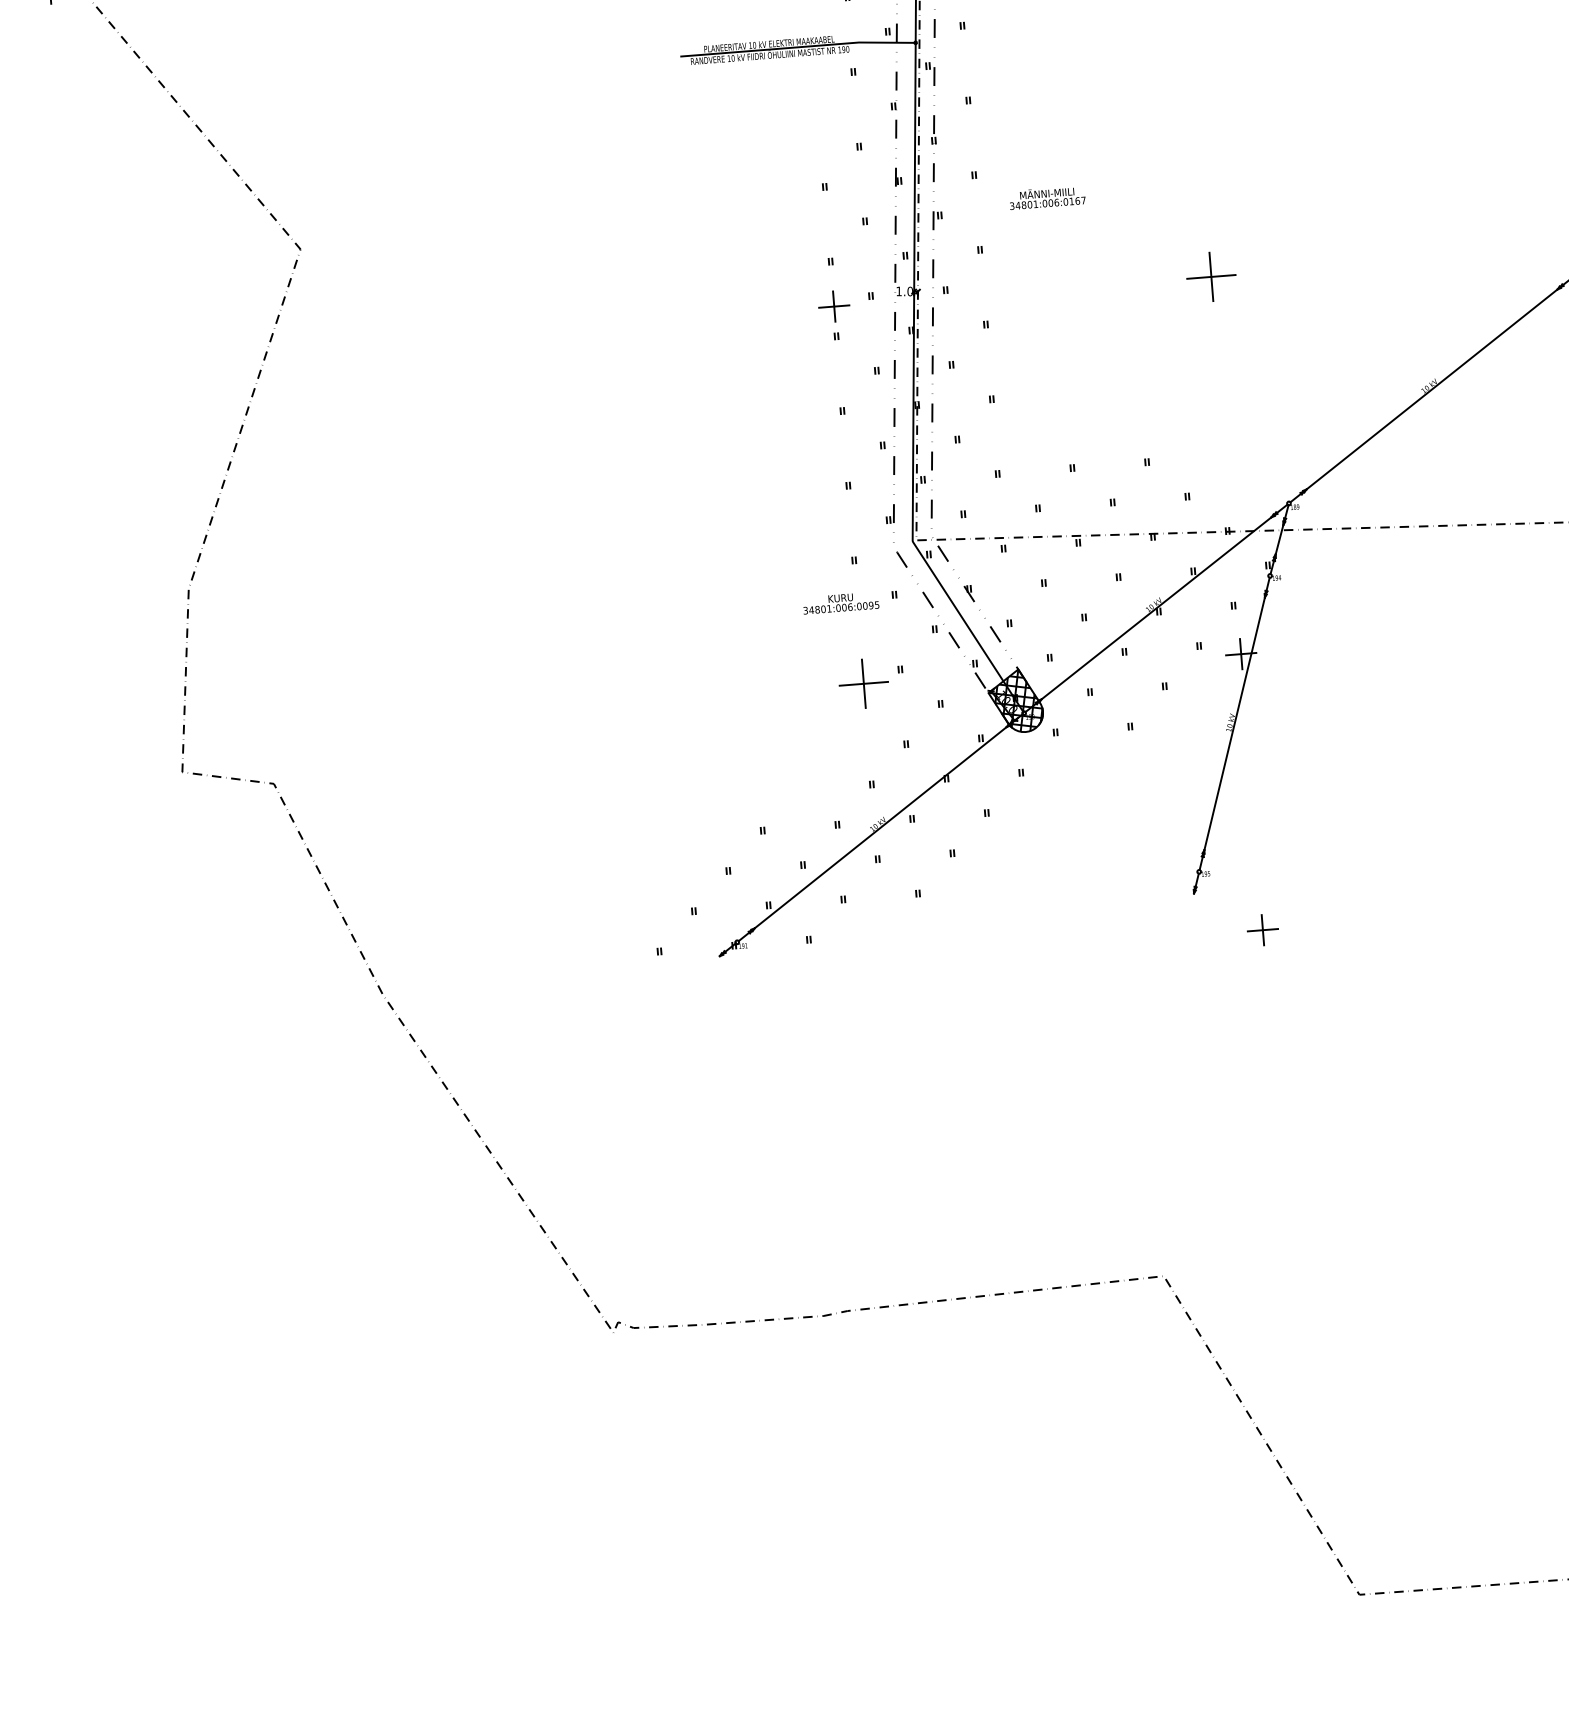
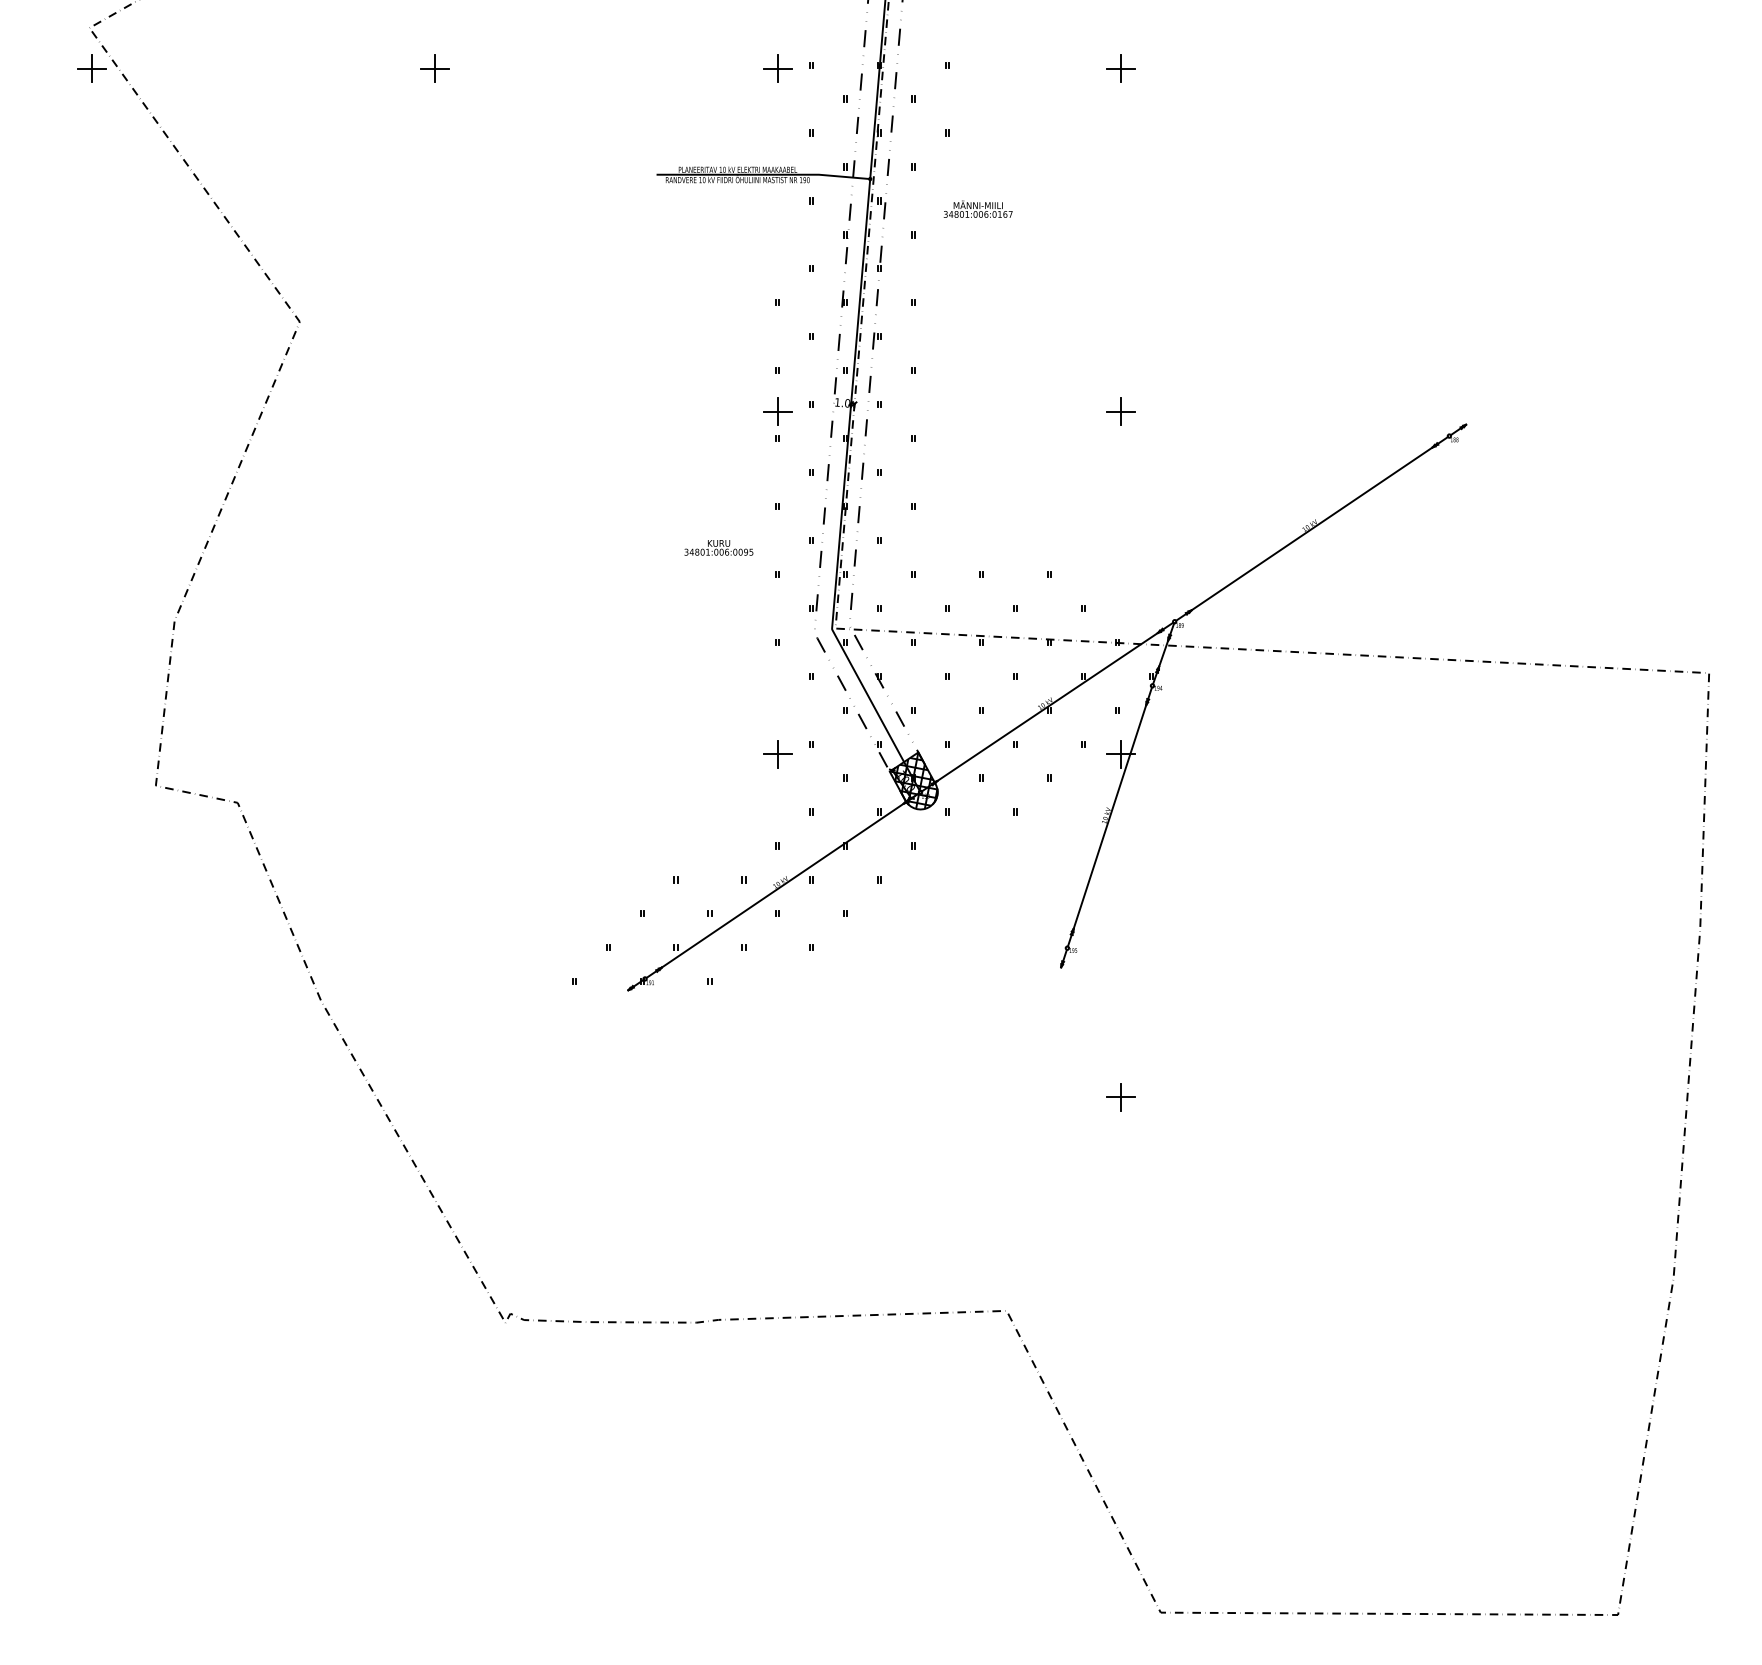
text: (1046, 196) -> (977, 208), moved
part: (1211, 276) -> (1120, 411), size x0.62
text: (840, 602) -> (718, 547), moved
part: (863, 683) -> (777, 754), size x0.62
part: (1262, 930) -> (1120, 1097), moved

